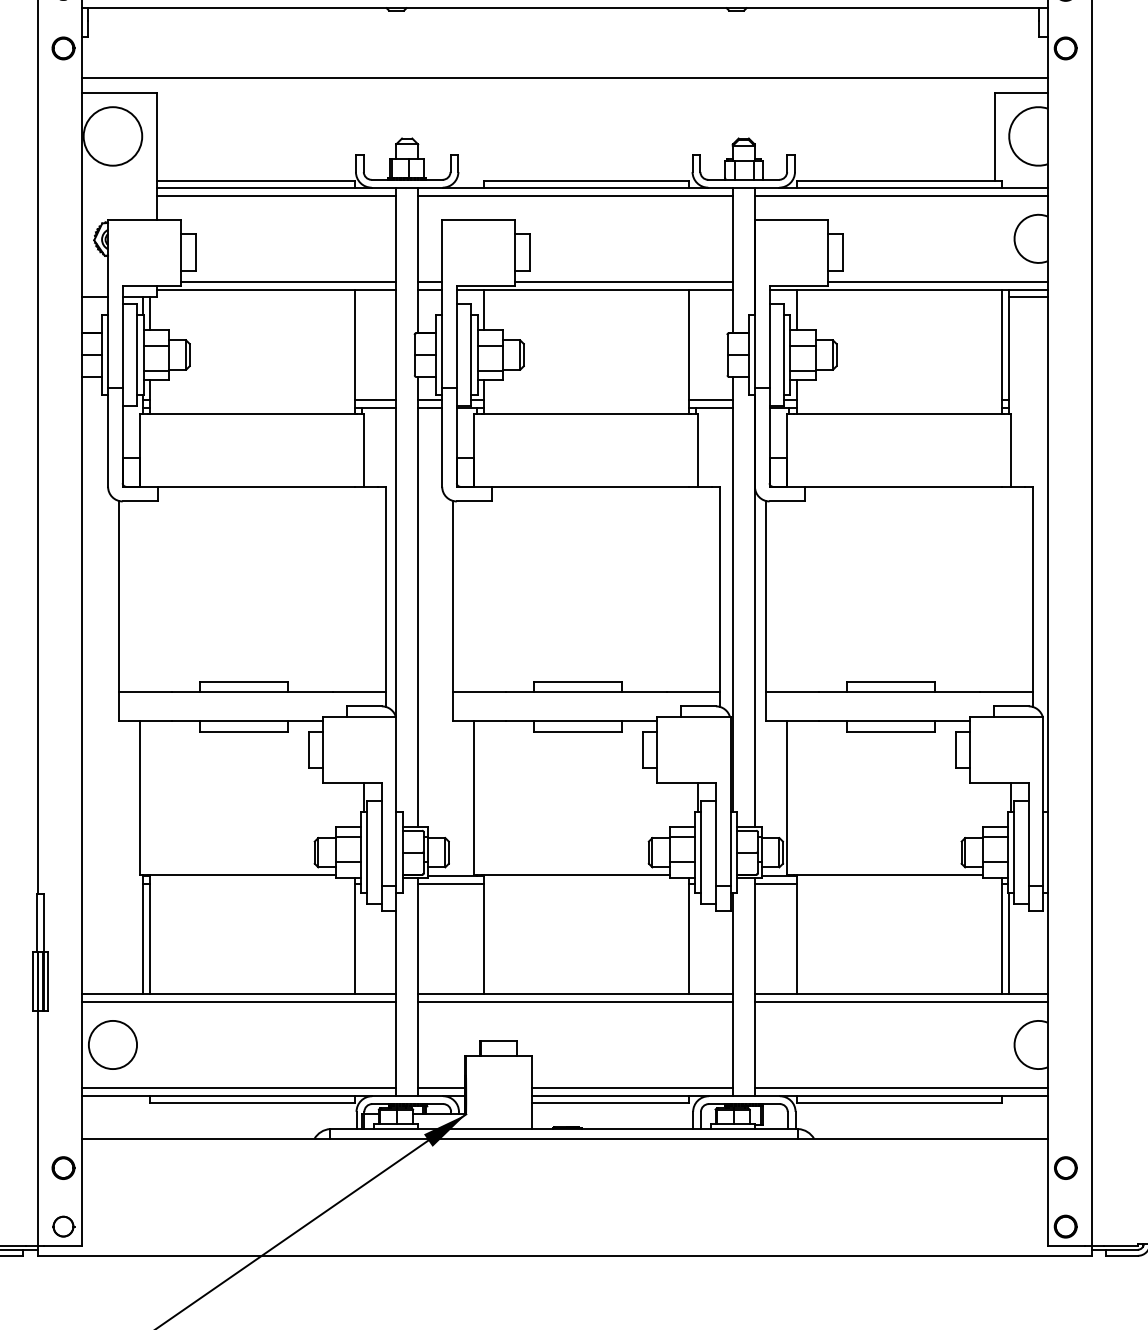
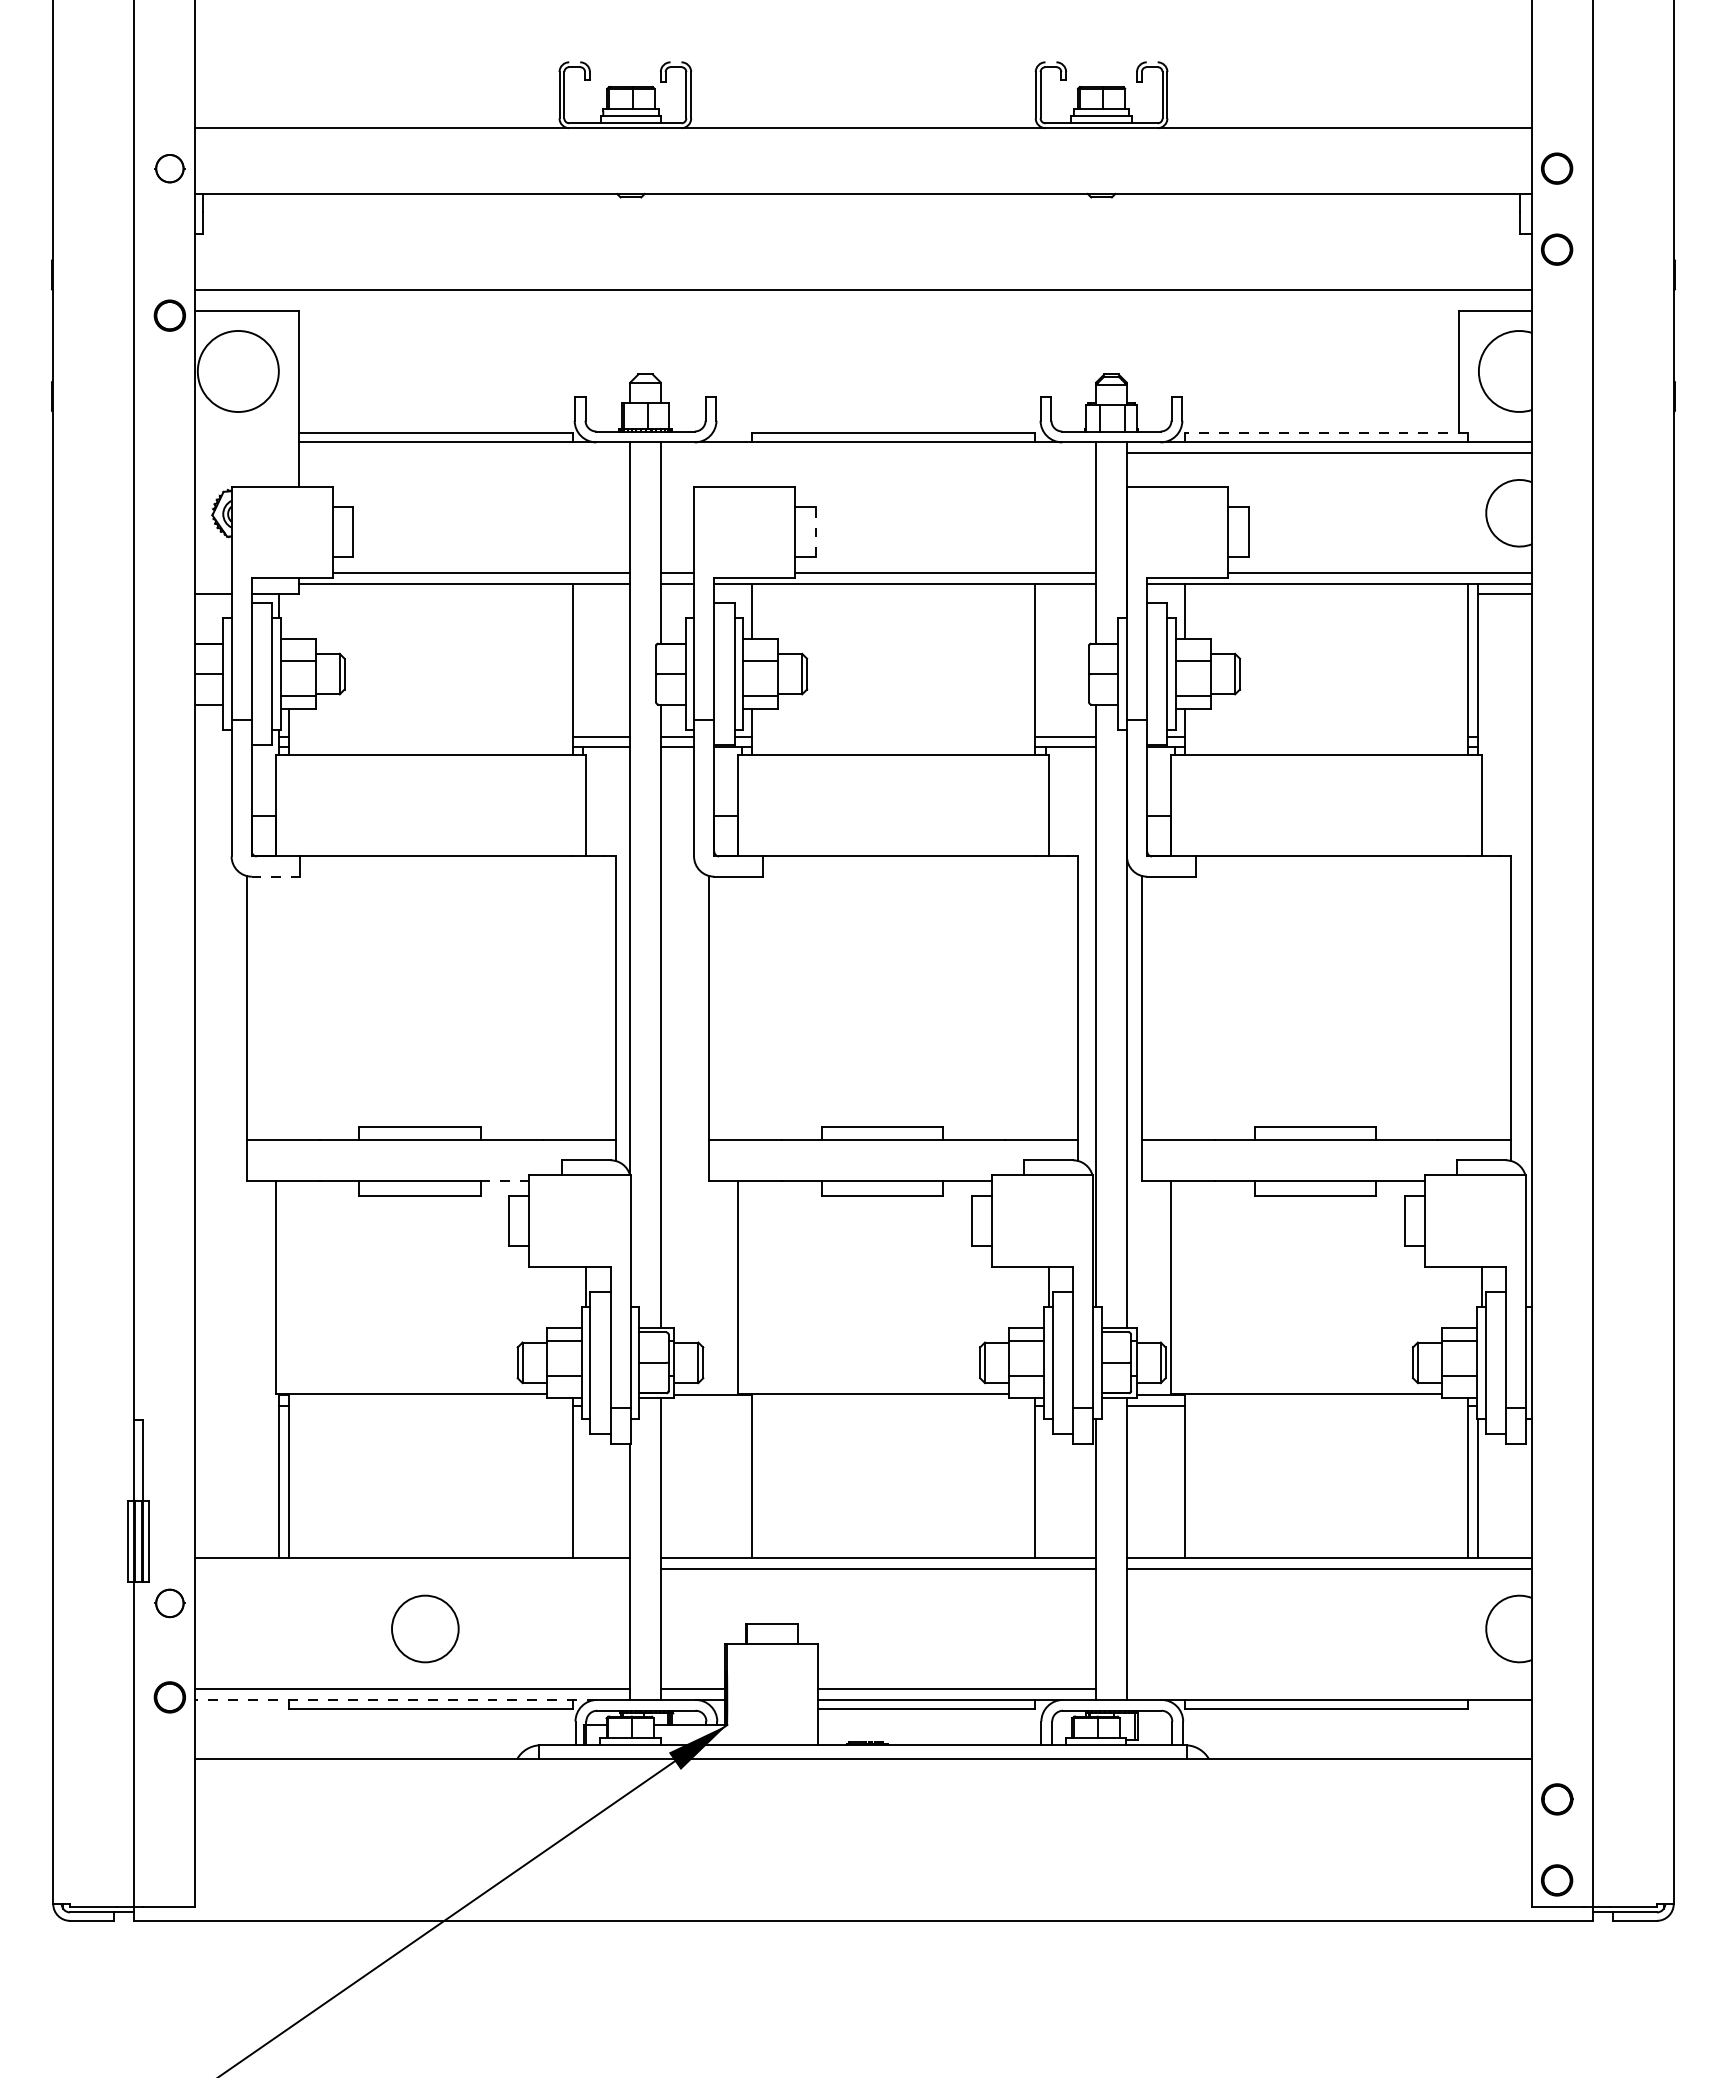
part: (63, 48) -> (169, 315), moved
line: (899, 181) -> (1326, 433), solid -> dashed
line: (276, 195) -> (464, 453), removed
line: (575, 195) -> (878, 453), removed
line: (529, 252) -> (815, 531), solid -> dashed
line: (149, 313) -> (289, 616), removed
line: (139, 501) -> (275, 876), solid -> dashed
line: (305, 720) -> (504, 1180), solid -> dashed
line: (450, 883) -> (705, 1405), removed
line: (238, 1001) -> (412, 1568), removed
circle: (113, 1044) -> (425, 1628), moved
line: (900, 1088) -> (1328, 1689), removed
line: (226, 1095) -> (395, 1699), solid -> dashed
part: (63, 1168) -> (169, 1697), moved
part: (63, 1226) -> (169, 1603), moved

